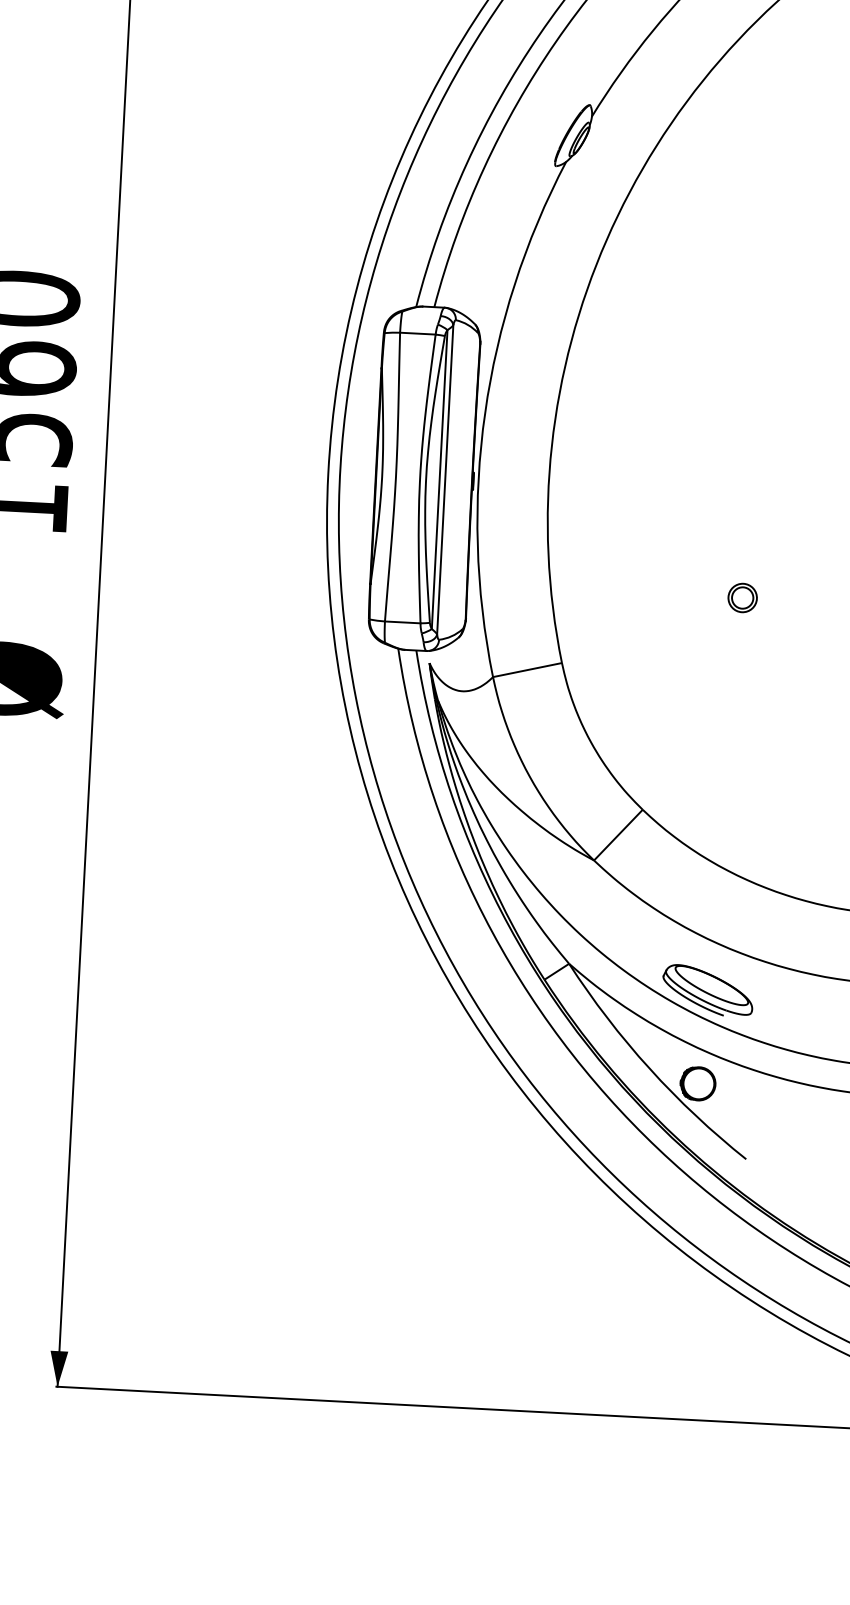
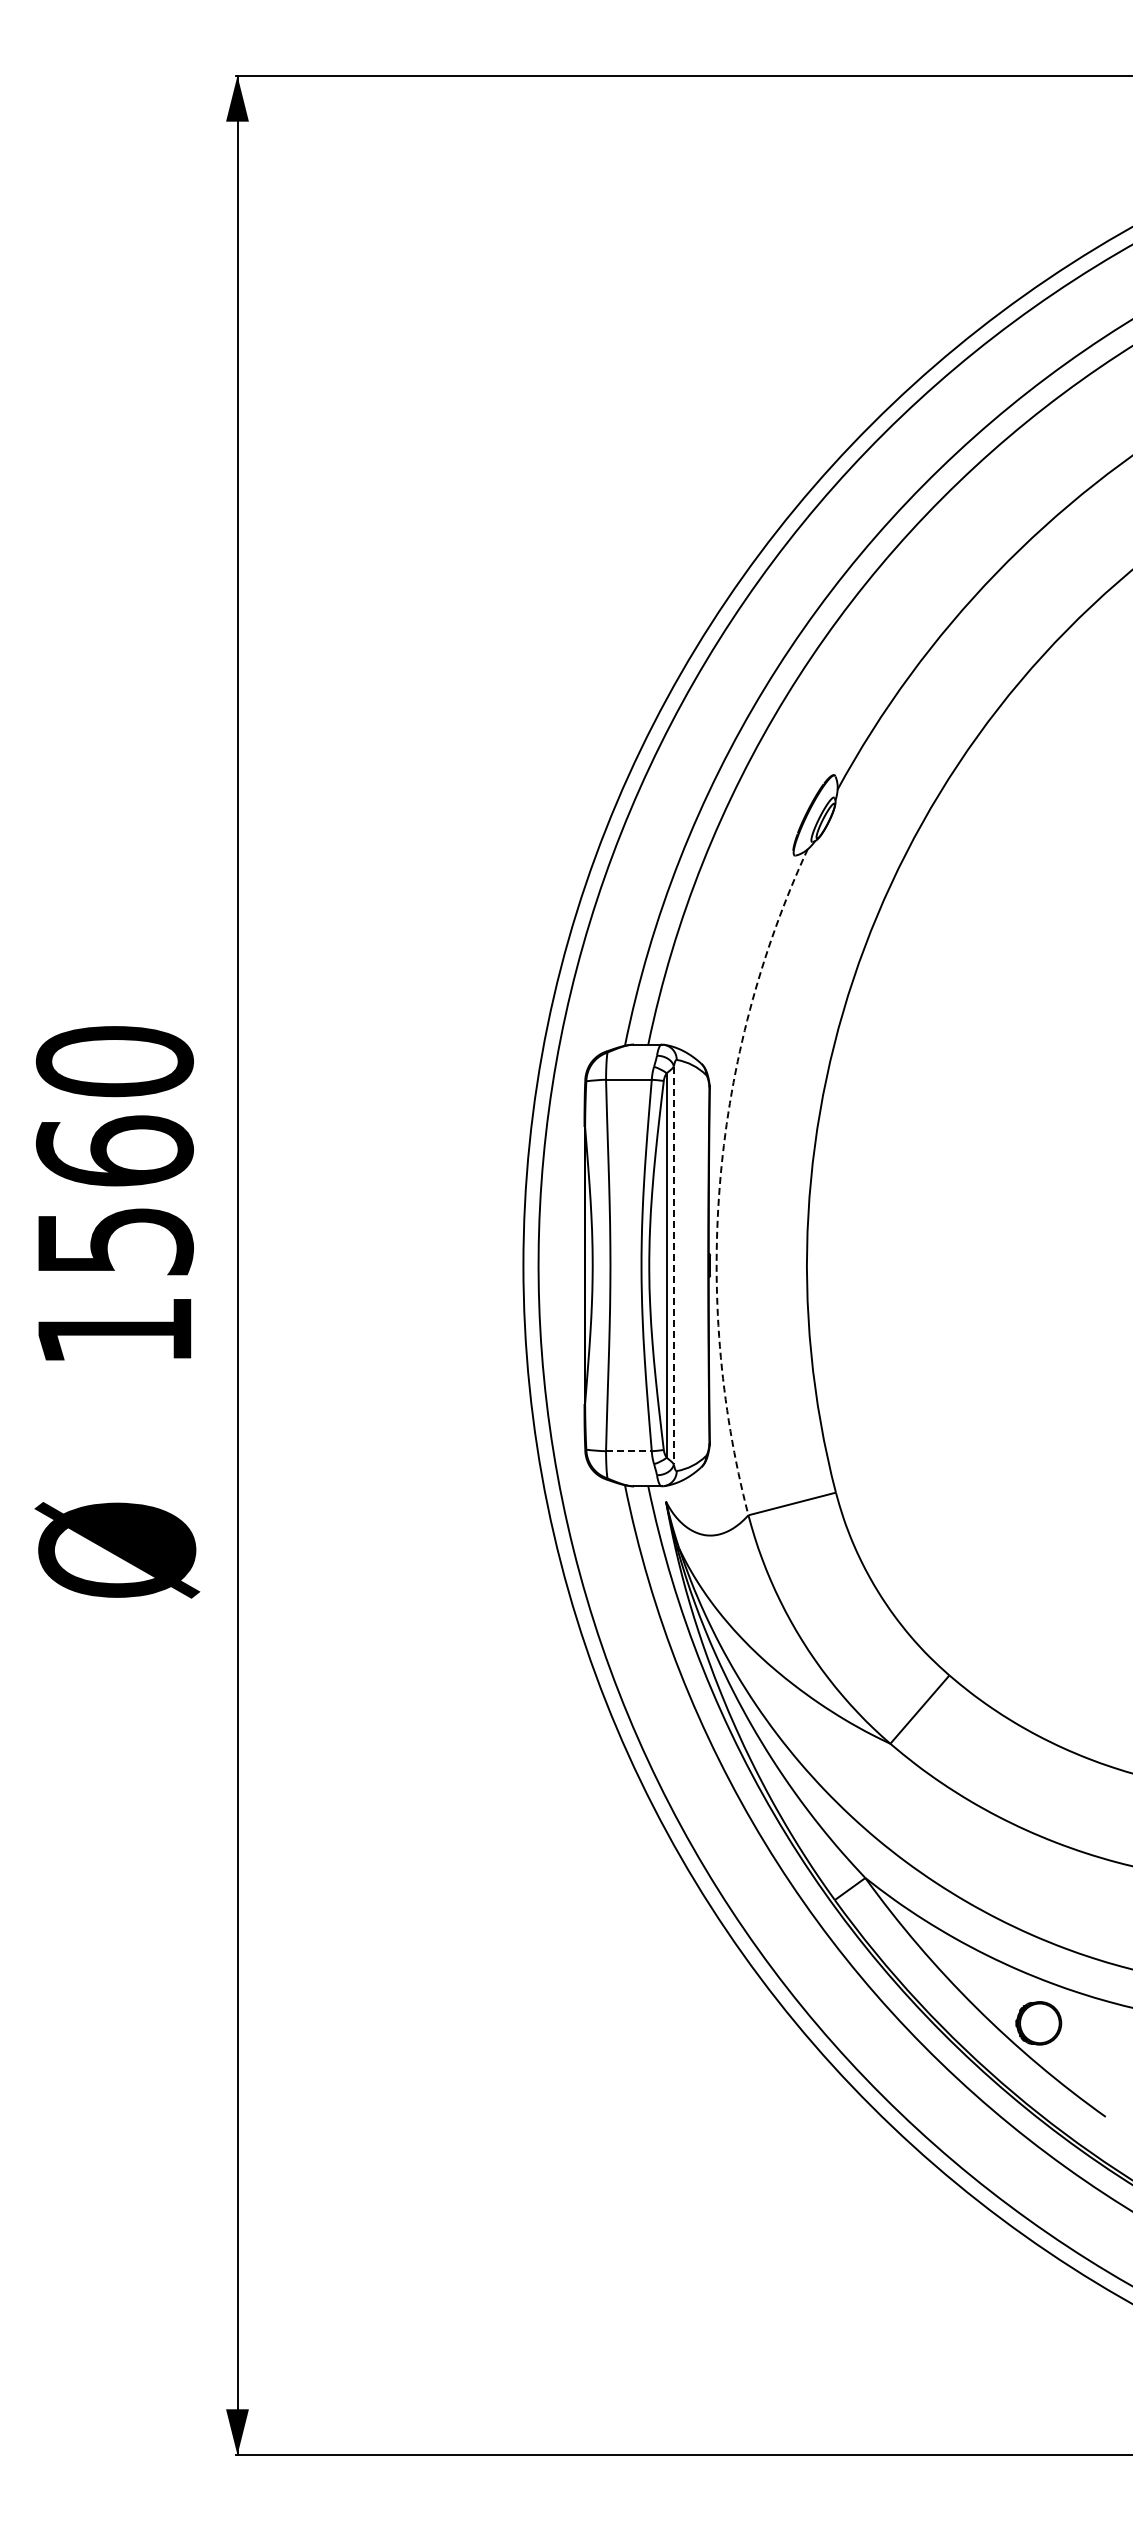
arc: (485, 413) -> (720, 1177), solid -> dashed
line: (444, 479) -> (673, 1265), solid -> dashed
part: (742, 597) -> (1063, 1396), removed
line: (402, 622) -> (628, 1451), solid -> dashed
part: (708, 990) -> (1045, 1902), removed

